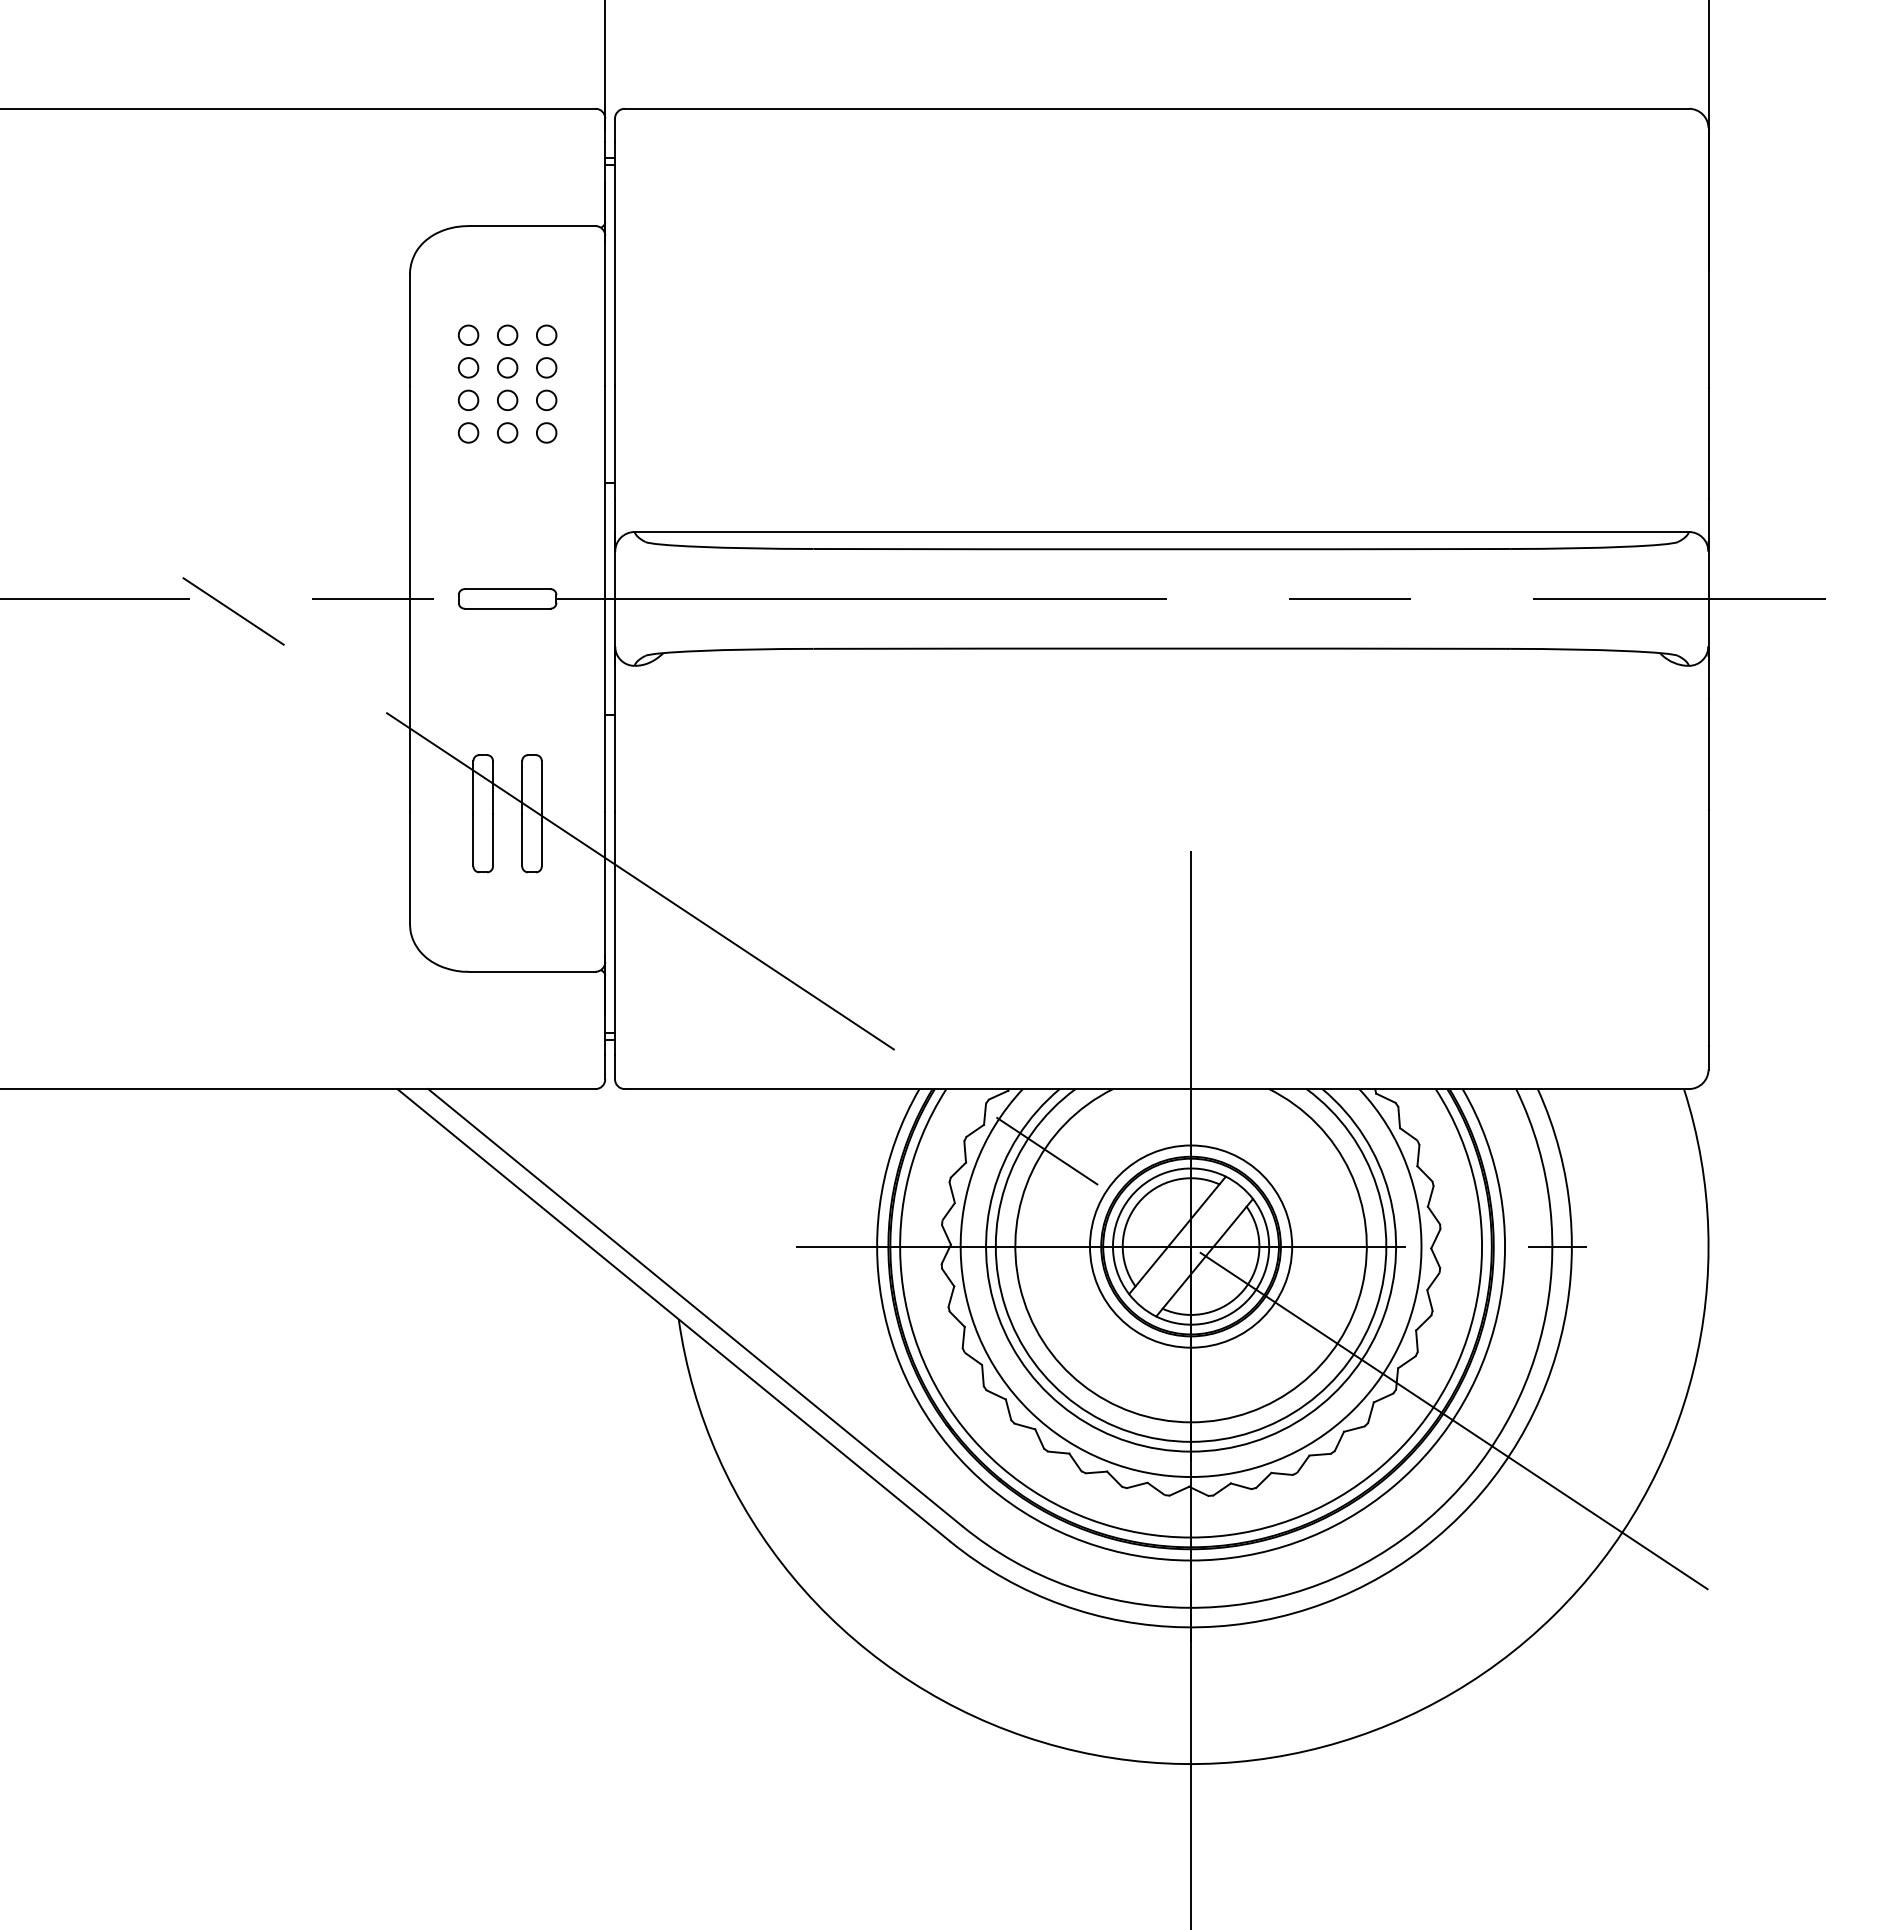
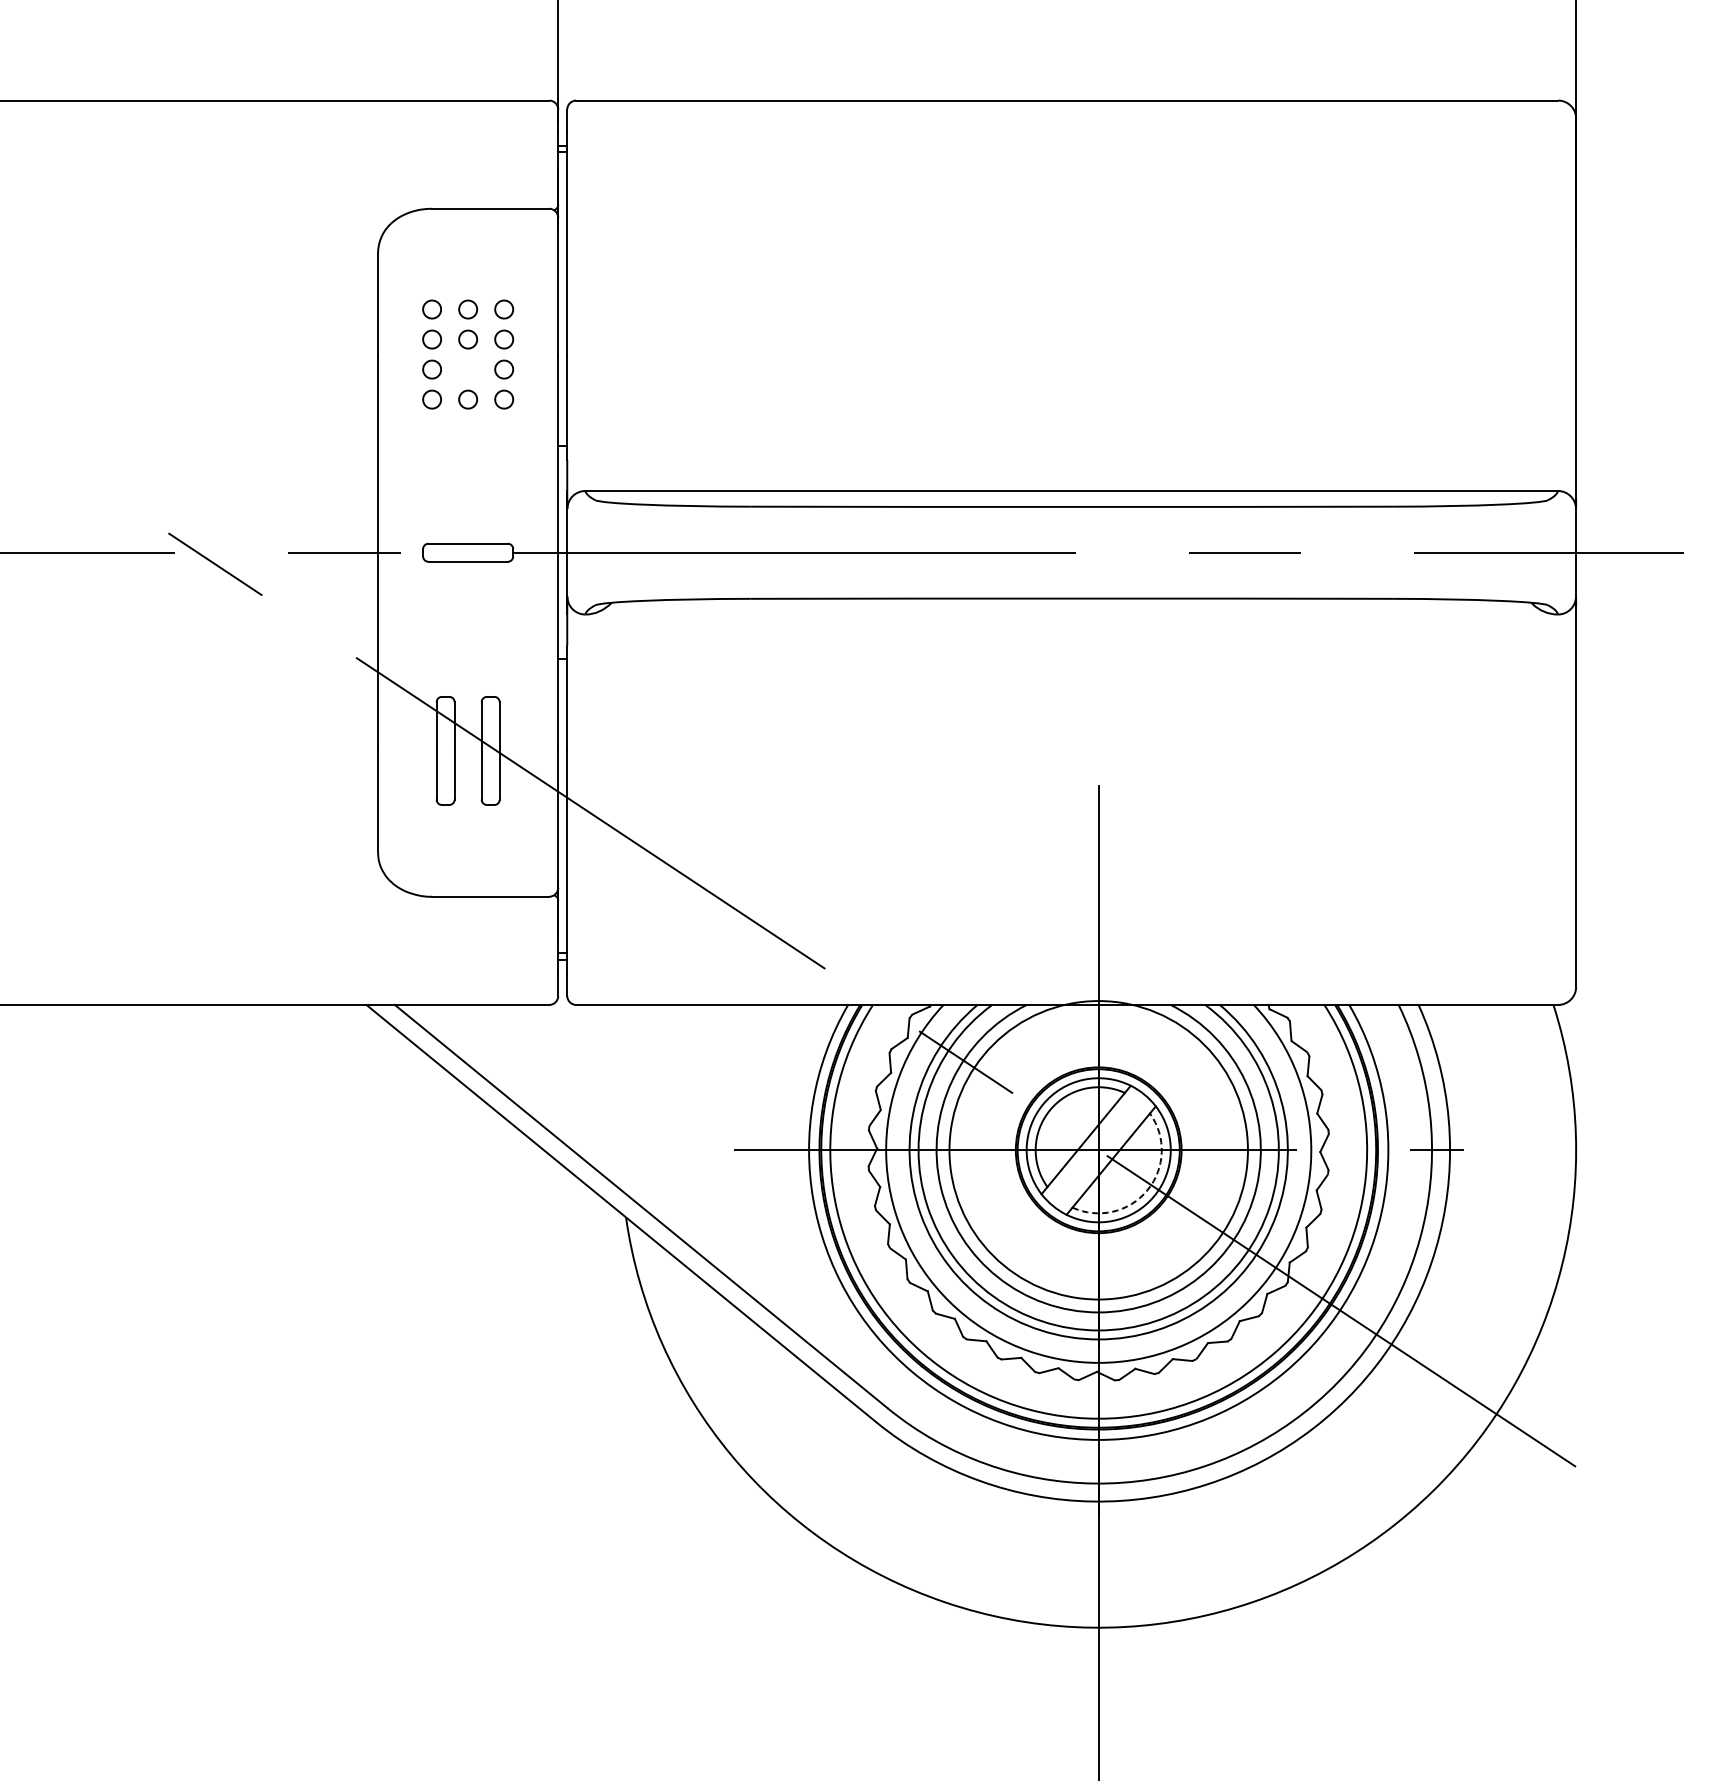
part: (507, 400) -> (468, 369), removed
circle: (1190, 1246) -> (1098, 1150), size x1.6
arc: (1243, 1290) -> (1147, 1190), solid -> dashed

